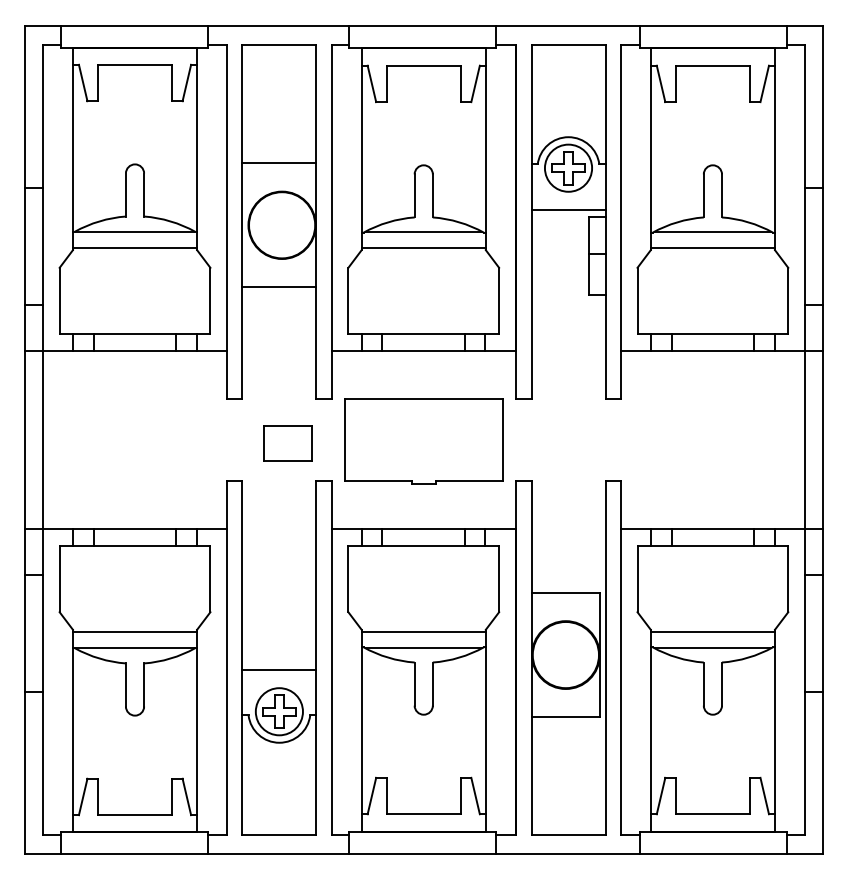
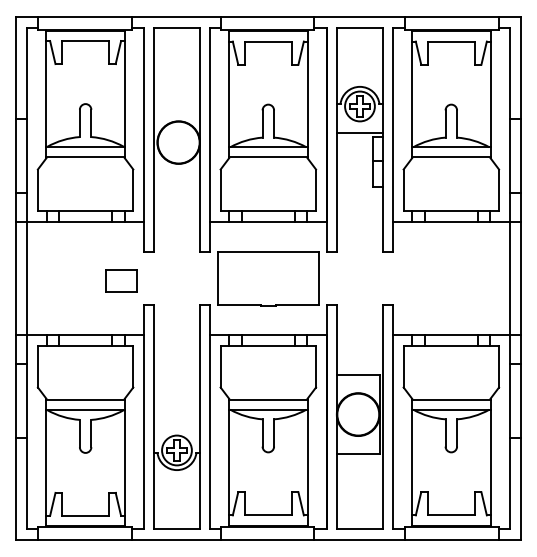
line: (278, 163) -> (176, 103), removed
line: (278, 286) -> (176, 181), removed
part: (288, 443) -> (121, 280), moved
line: (278, 670) -> (176, 424), removed

